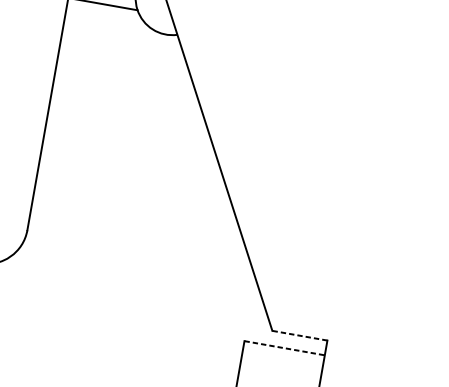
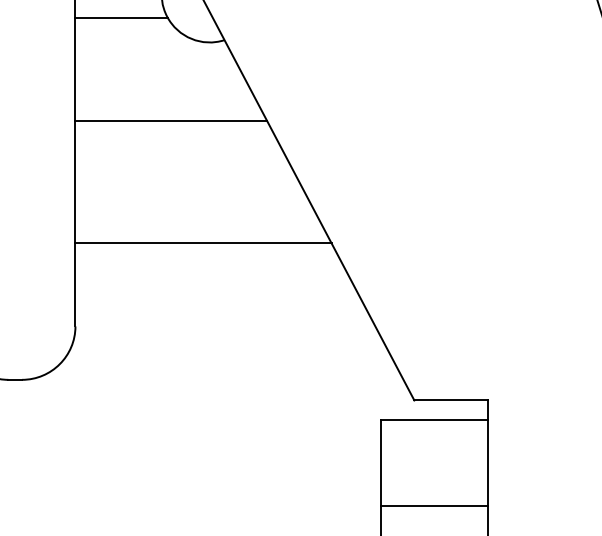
line: (126, 88) -> (171, 120), added
line: (134, 184) -> (203, 243), added
line: (300, 335) -> (451, 400), dashed -> solid
line: (284, 348) -> (434, 420), dashed -> solid

